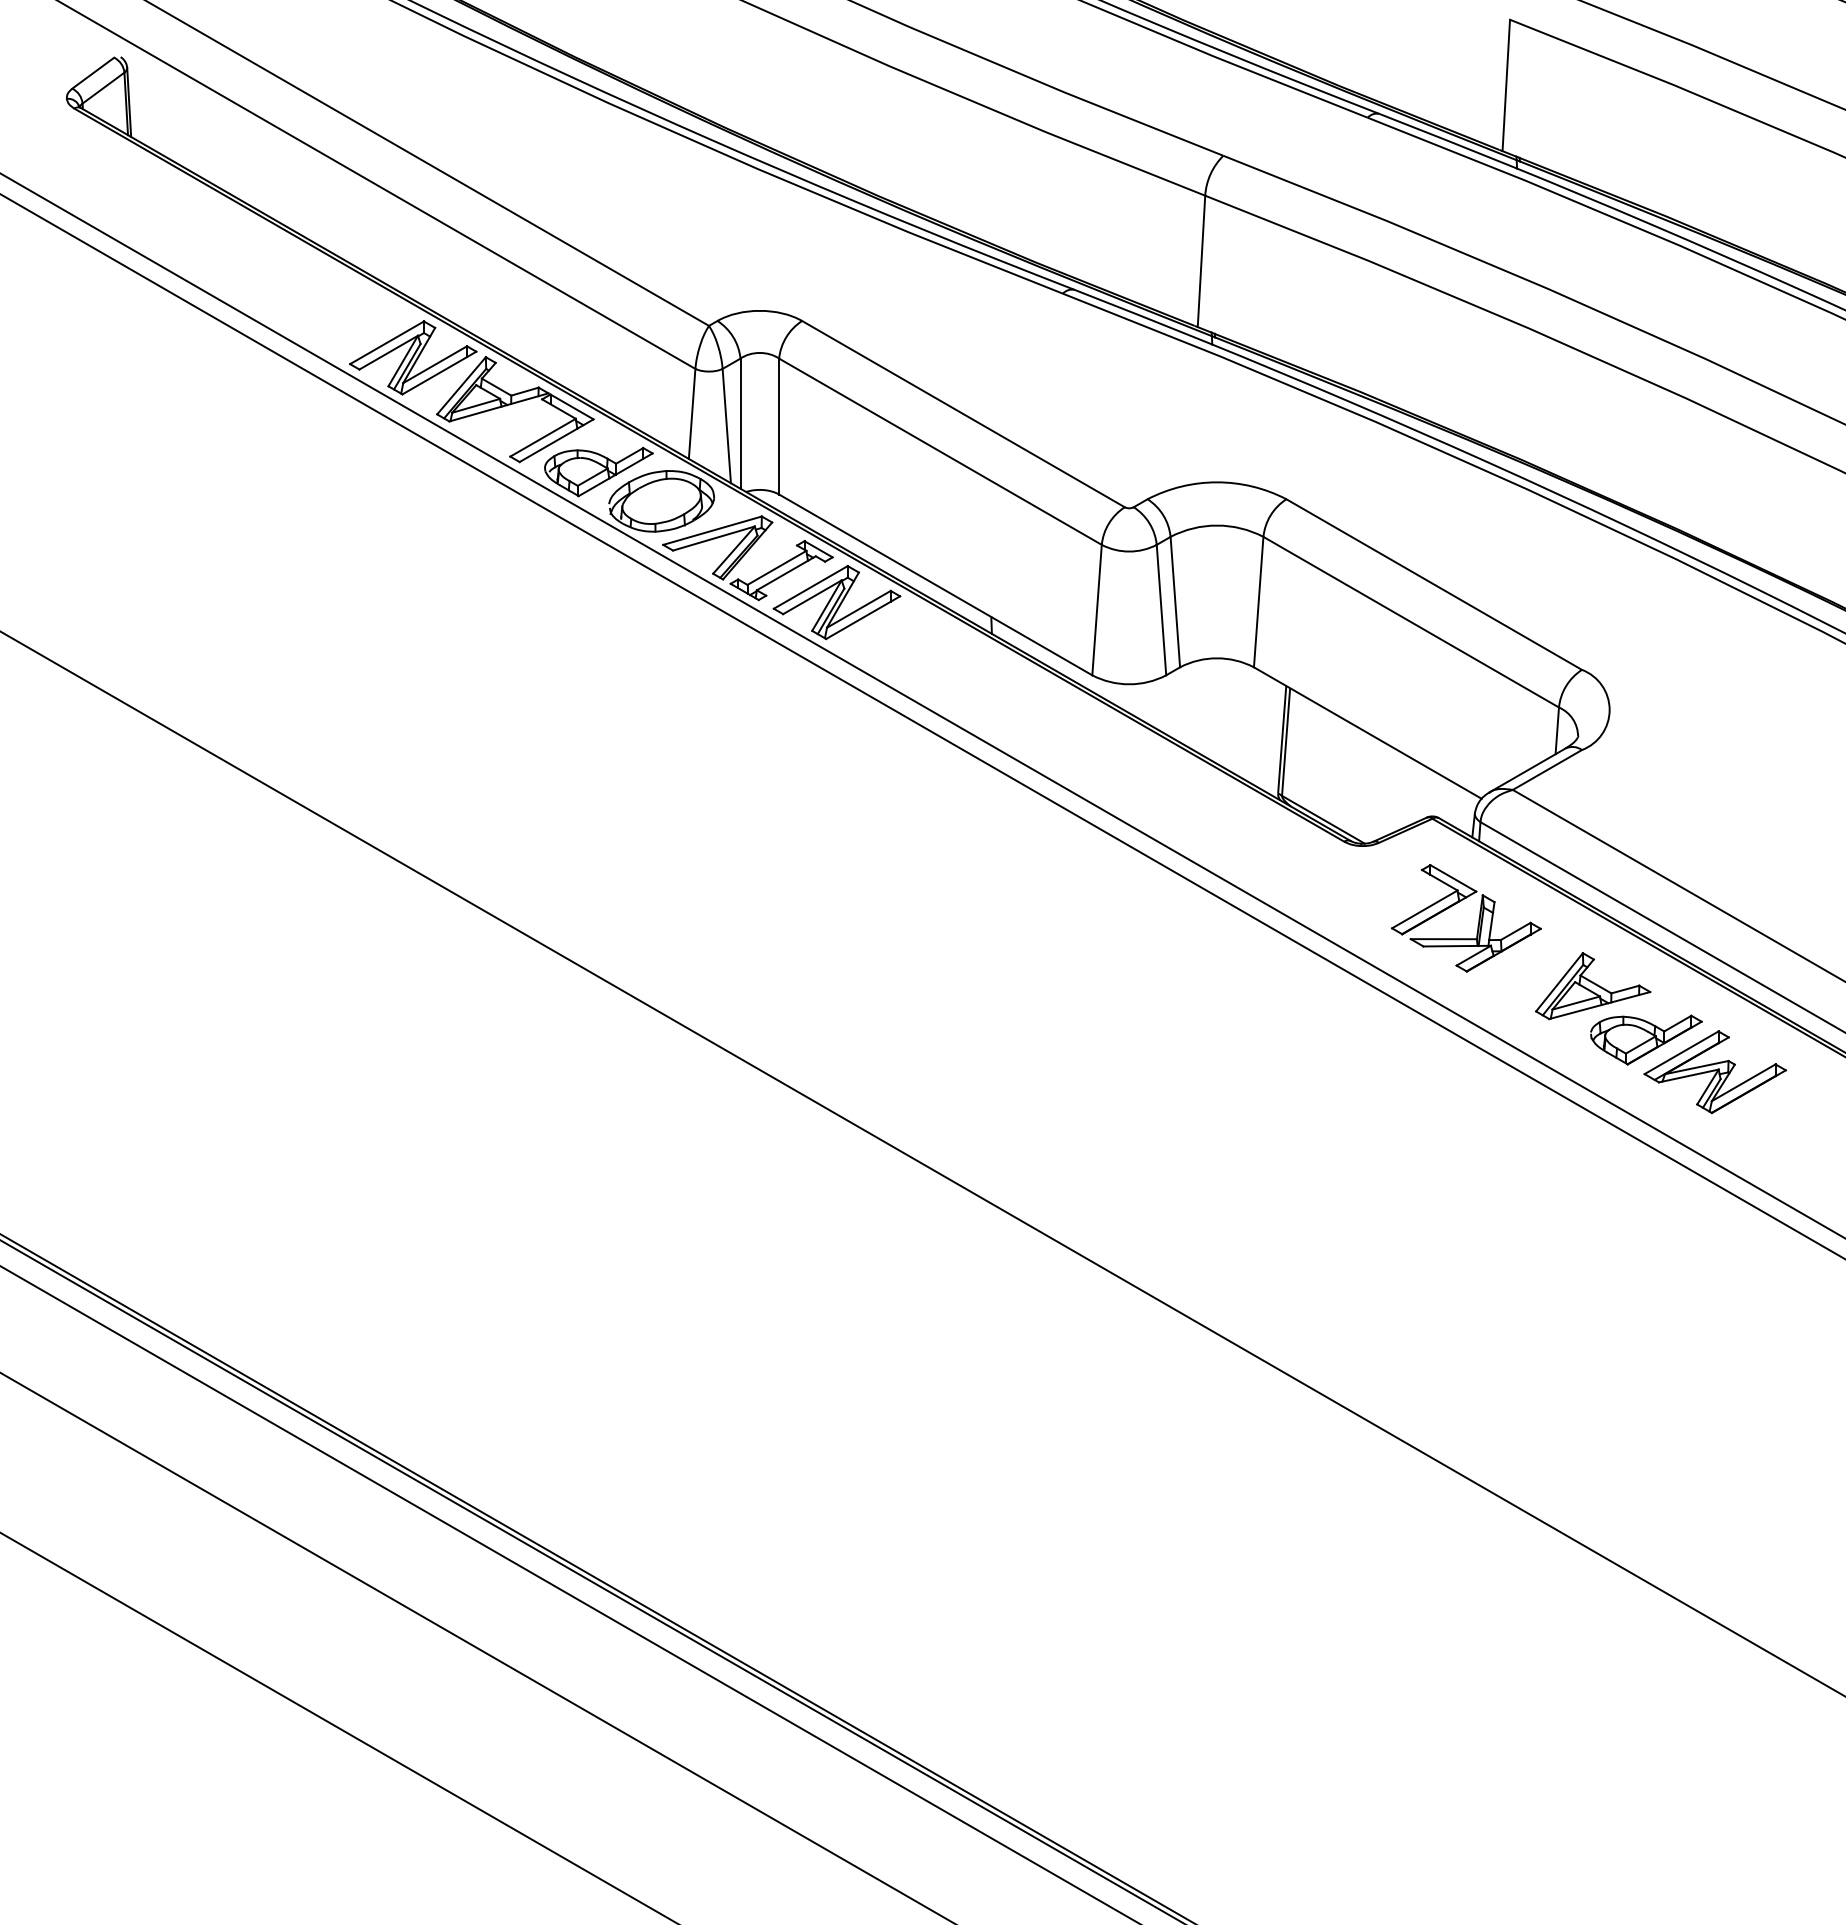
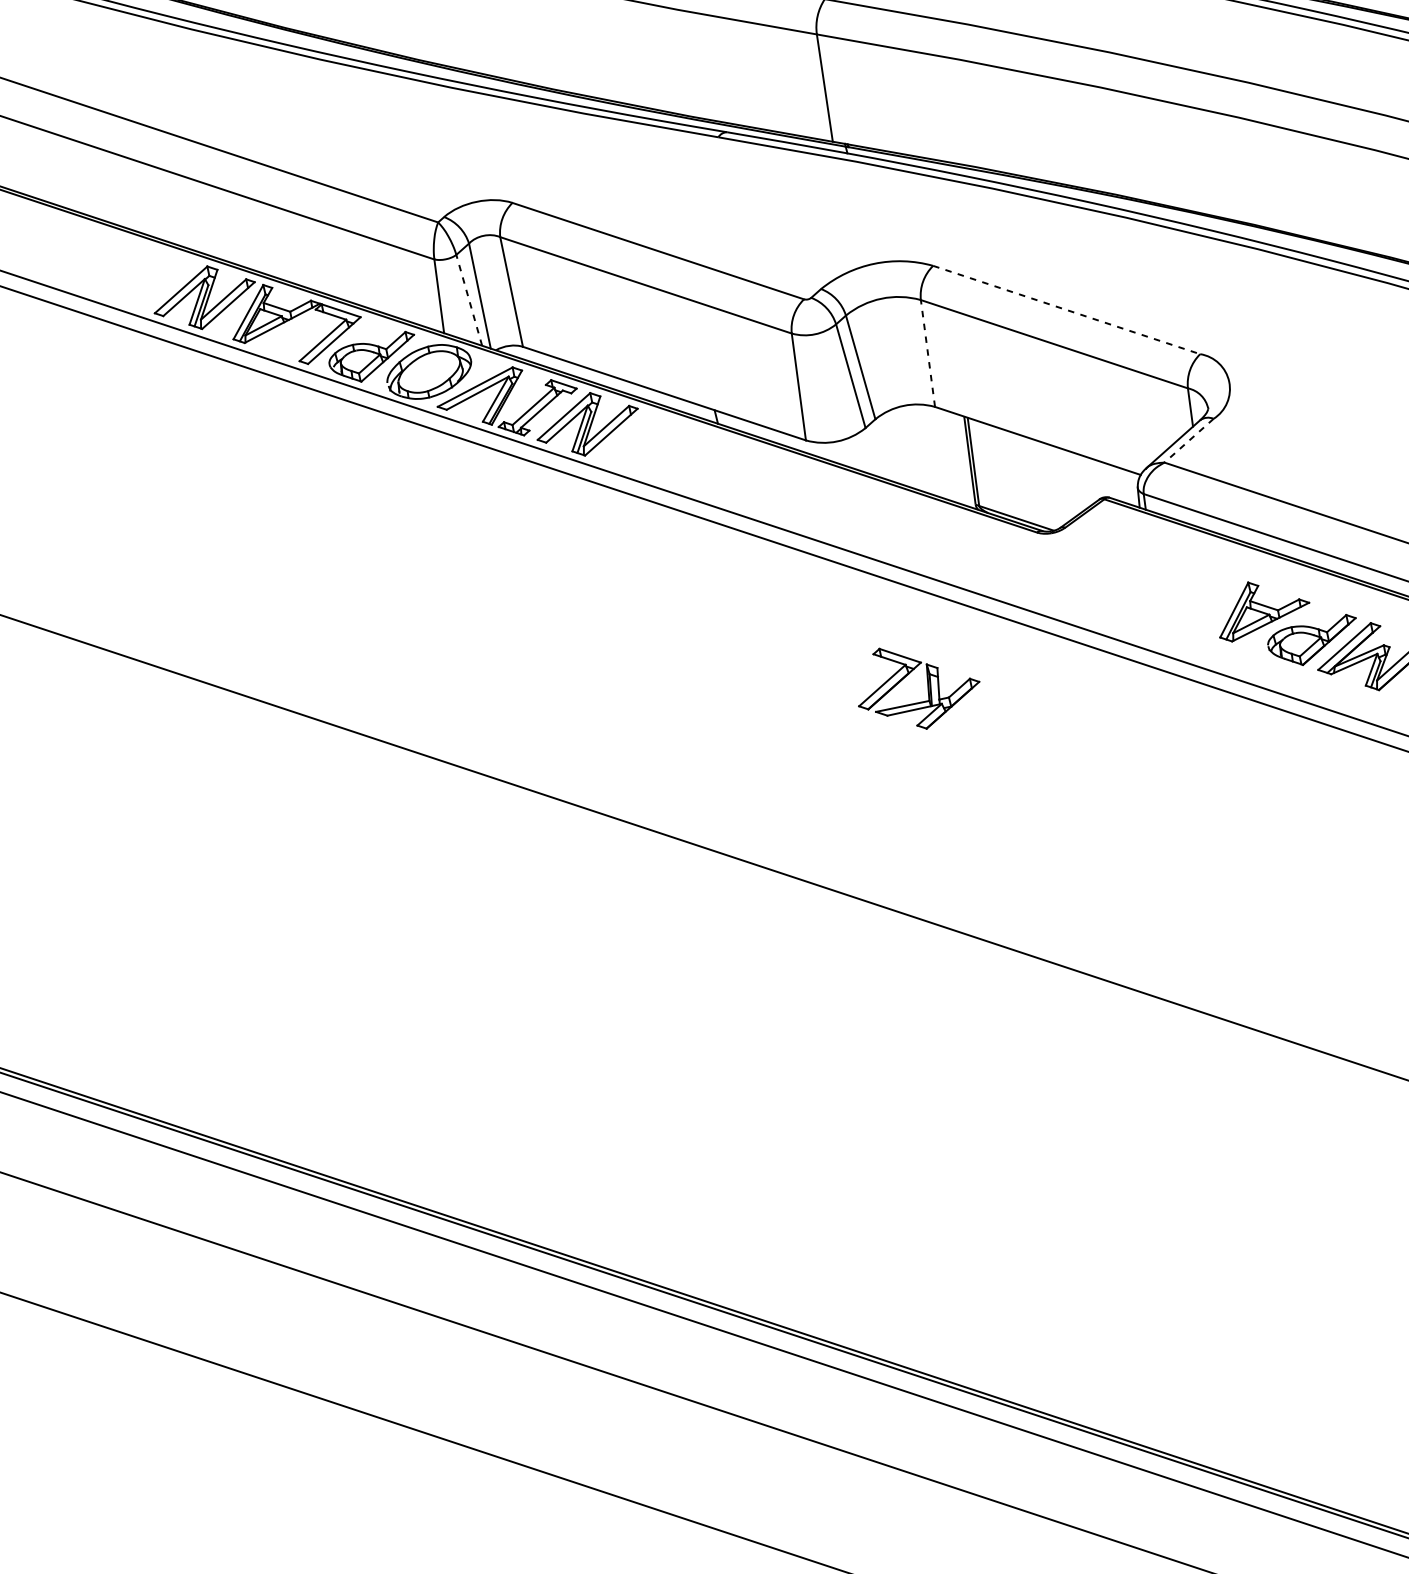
line: (726, 425) -> (468, 299), solid -> dashed
line: (1434, 584) -> (1066, 309), solid -> dashed
line: (1258, 601) -> (927, 353), solid -> dashed
line: (1547, 769) -> (1189, 440), solid -> dashed
part: (1478, 918) -> (927, 683), moved

